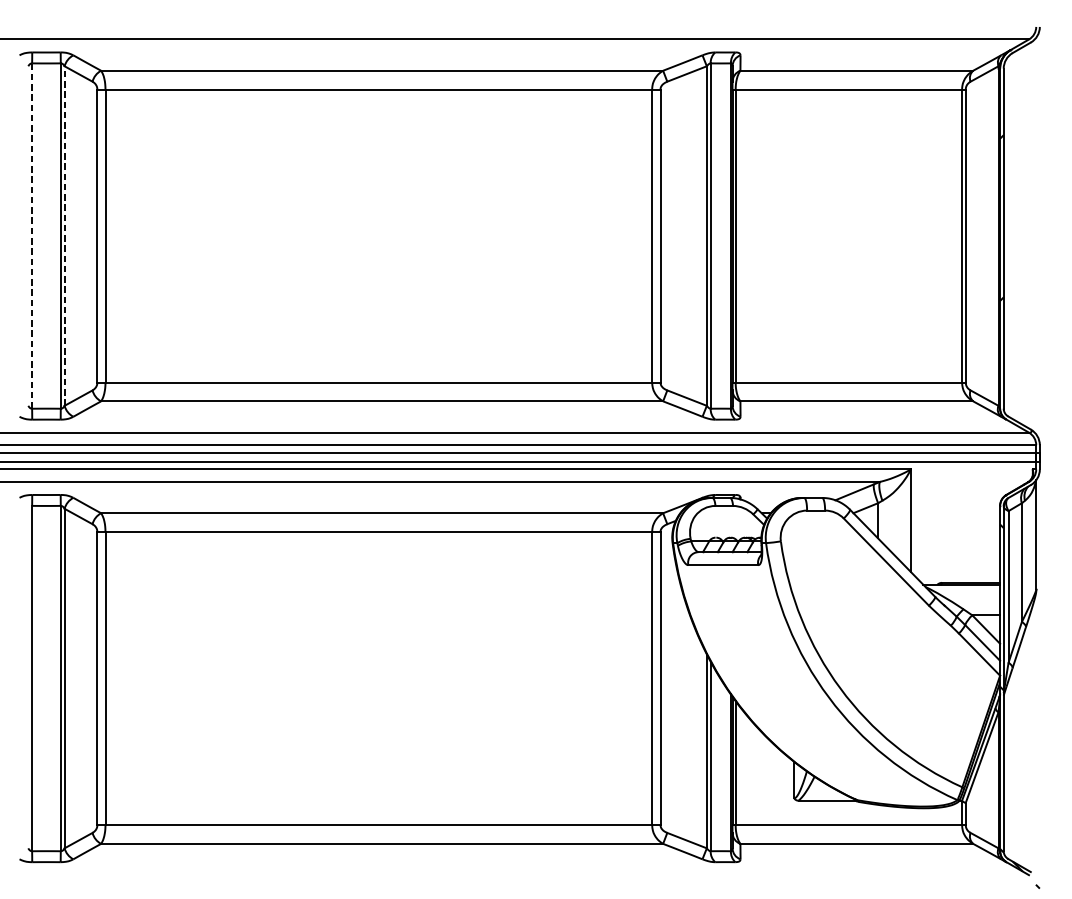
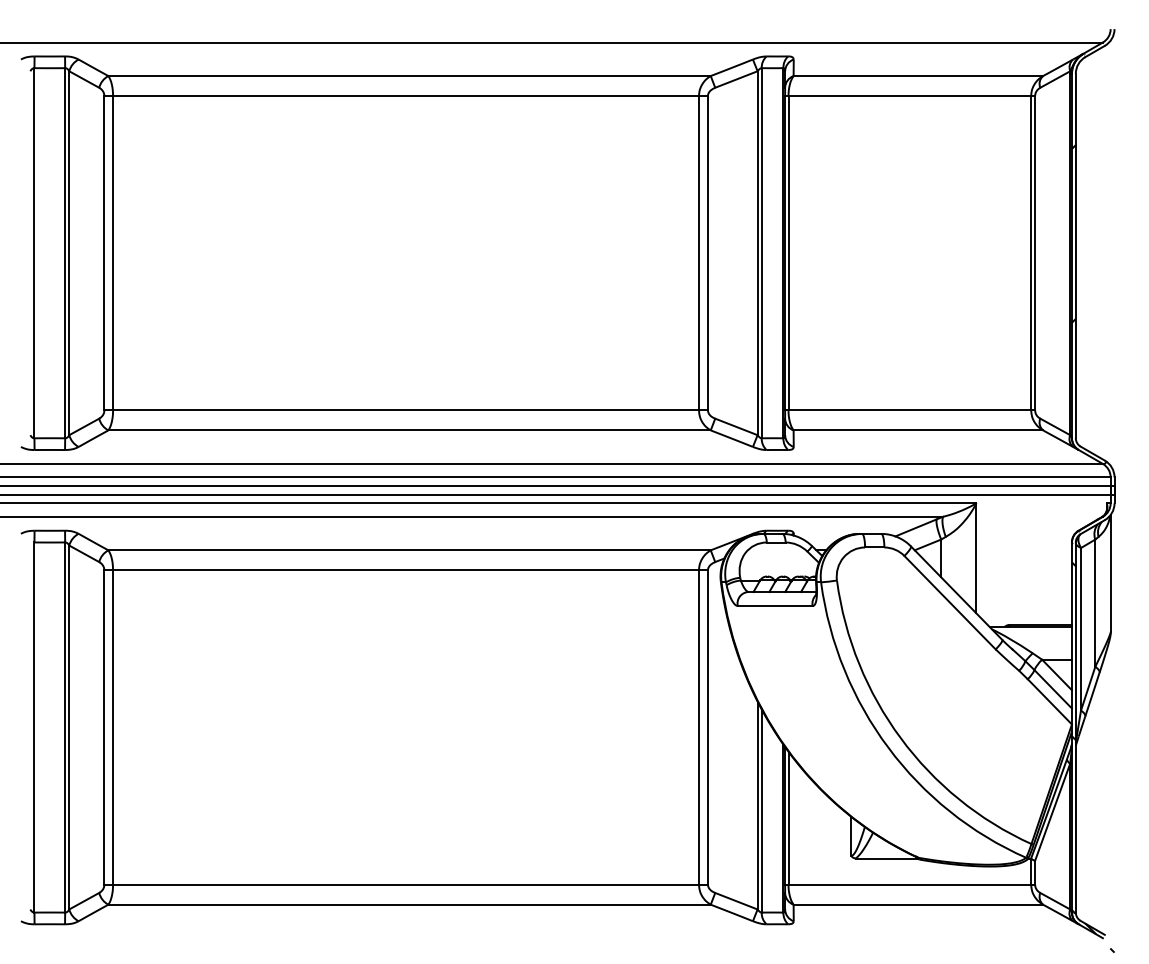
line: (32, 235) -> (34, 252), dashed -> solid
line: (64, 236) -> (69, 253), dashed -> solid

